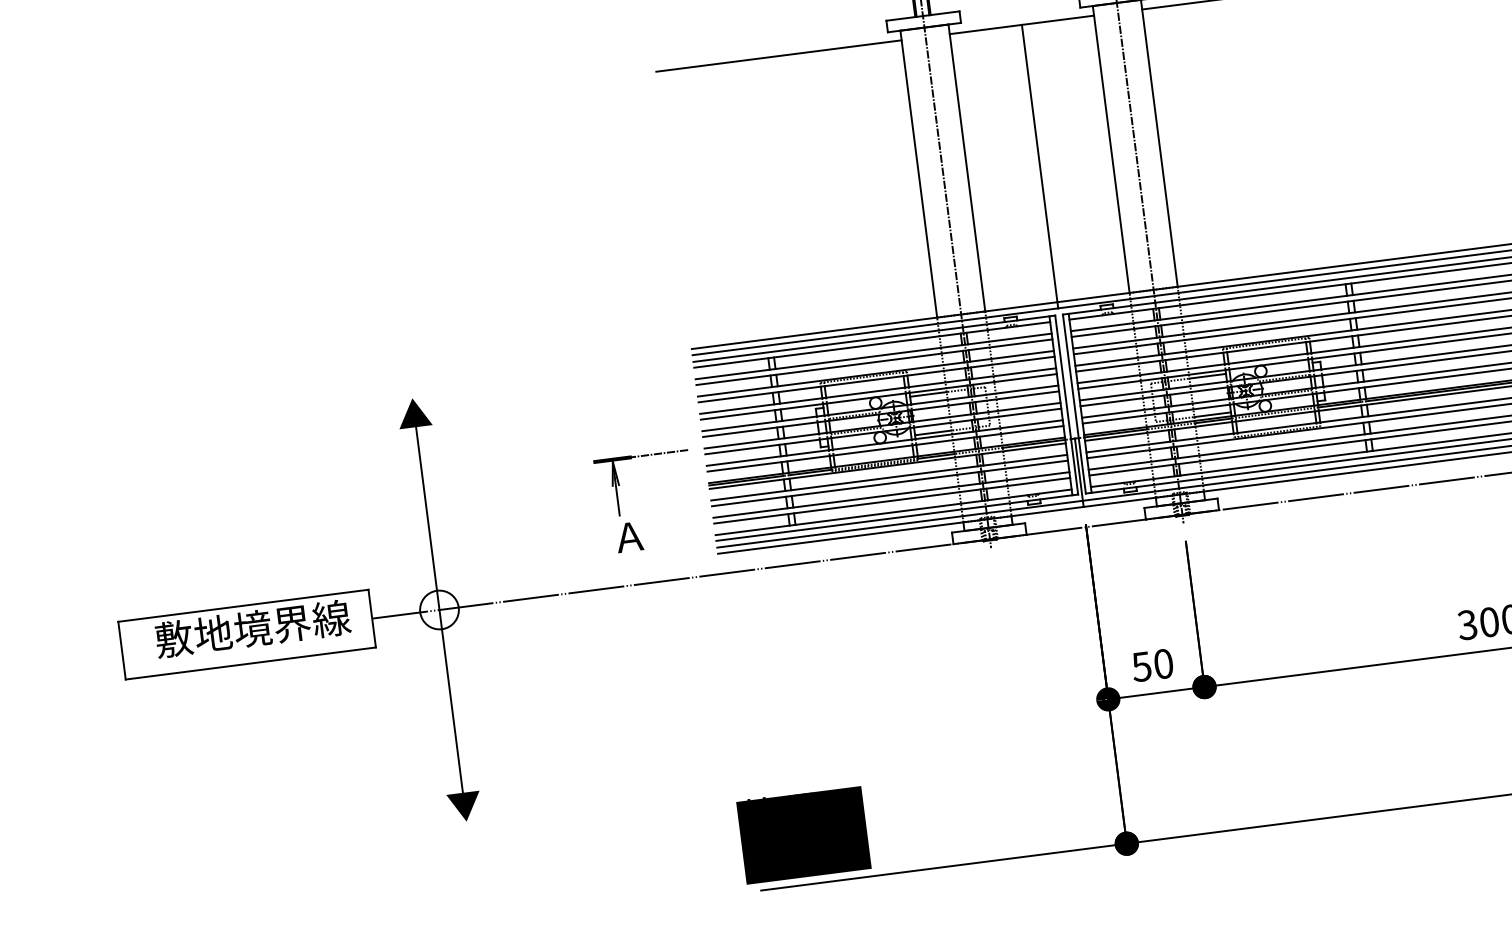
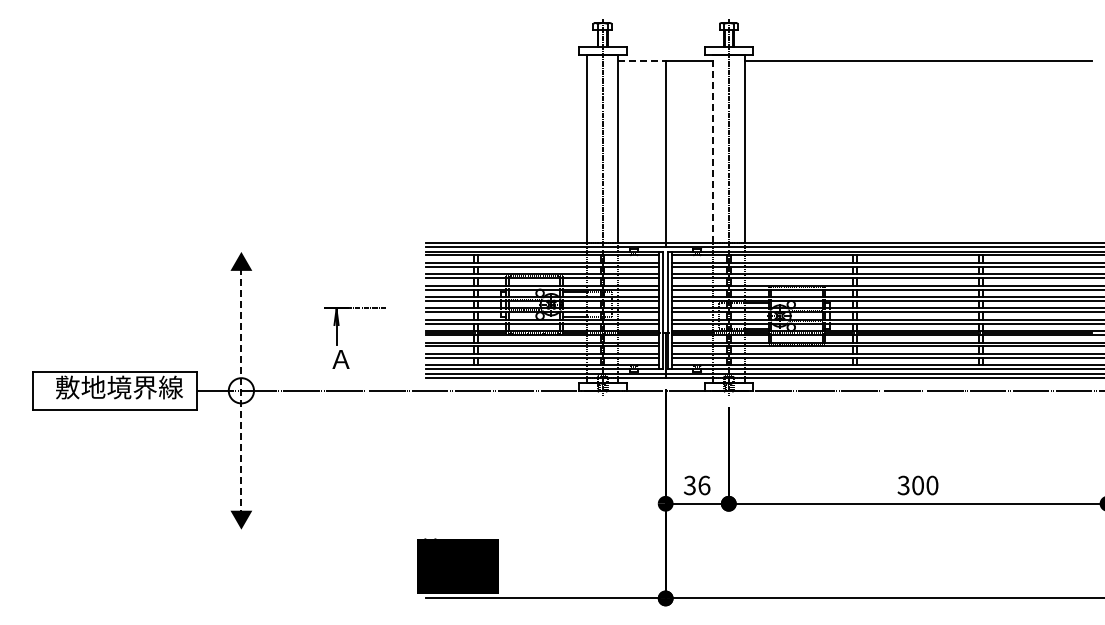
line: (986, 29) -> (642, 61), solid -> dashed
line: (777, 56) -> (505, 61), removed
line: (1111, 148) -> (713, 148), solid -> dashed
part: (619, 504) -> (337, 337), moved
line: (439, 609) -> (241, 390), solid -> dashed
text: (1153, 665) -> (697, 485), 50 -> 36

